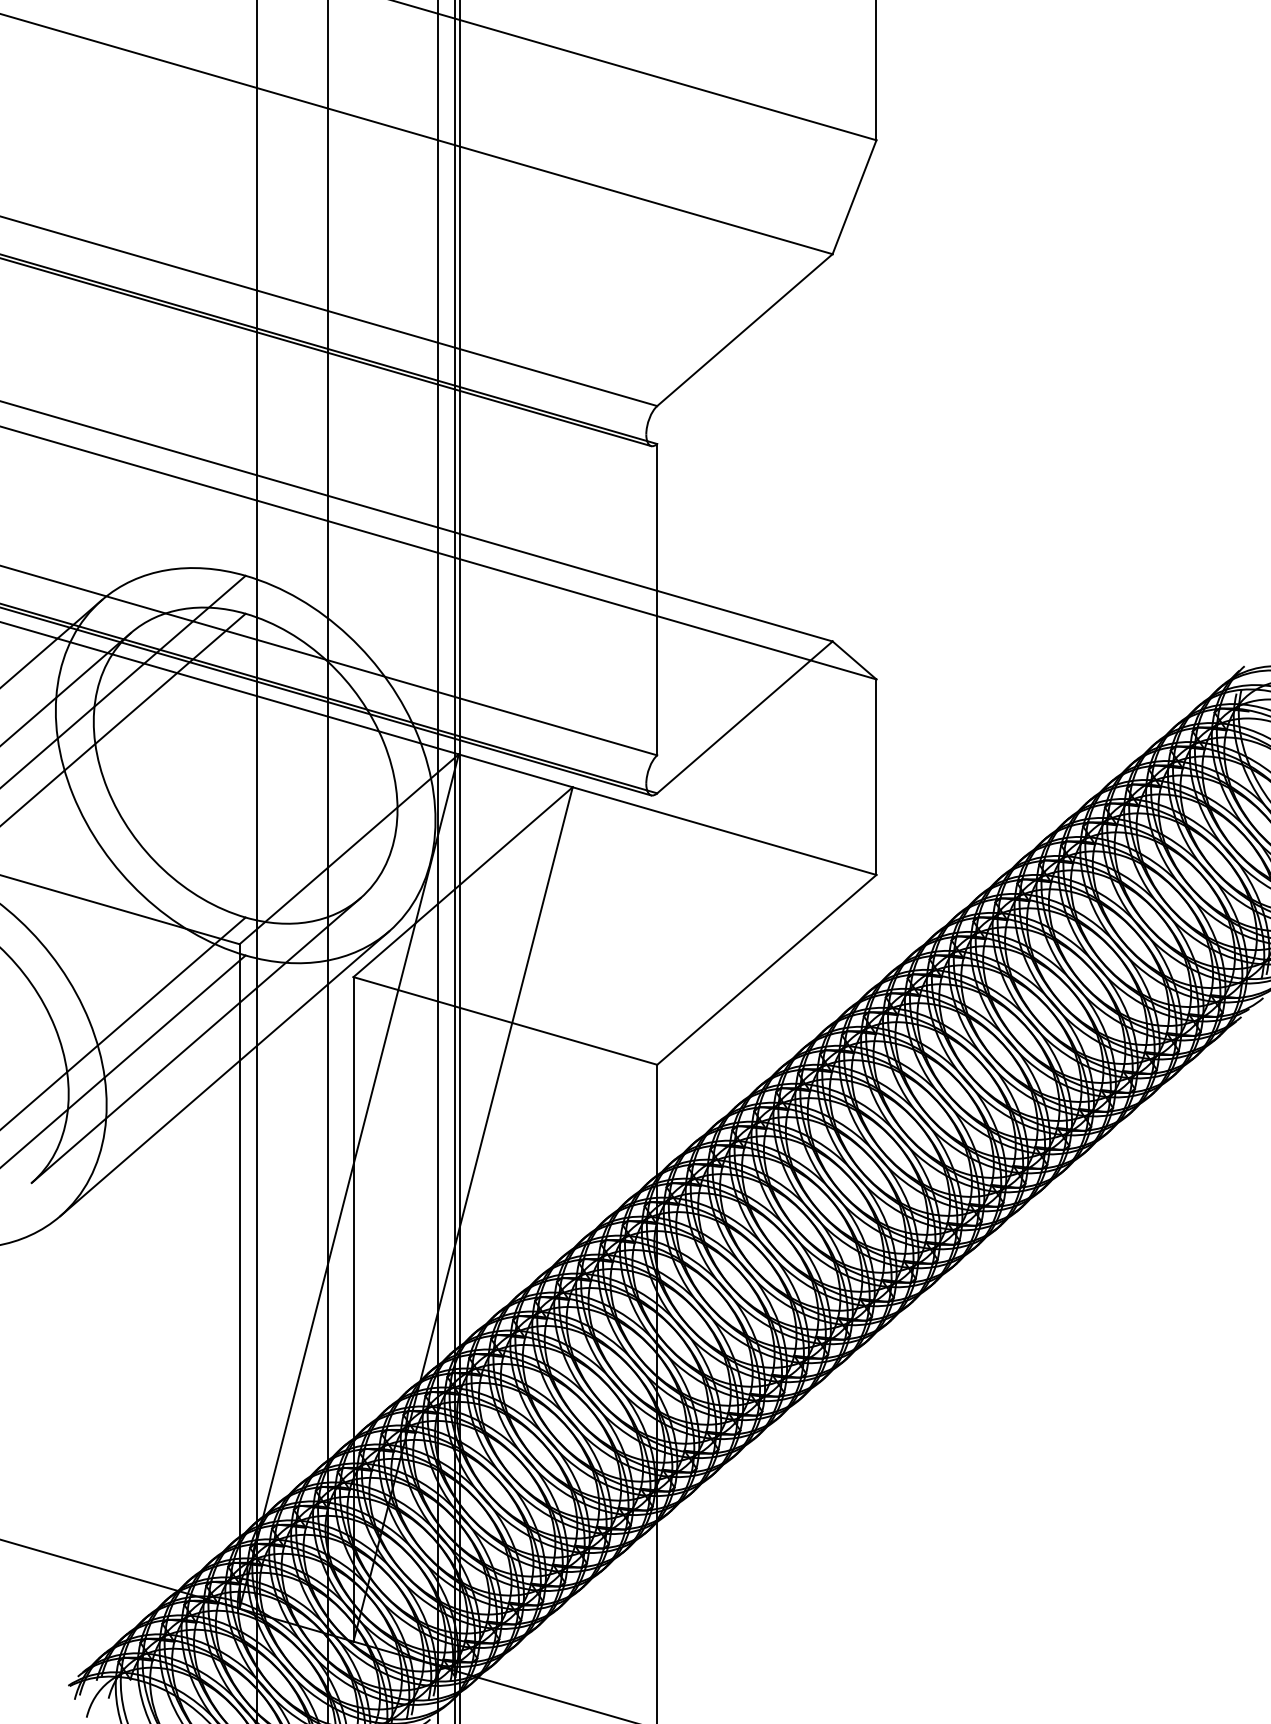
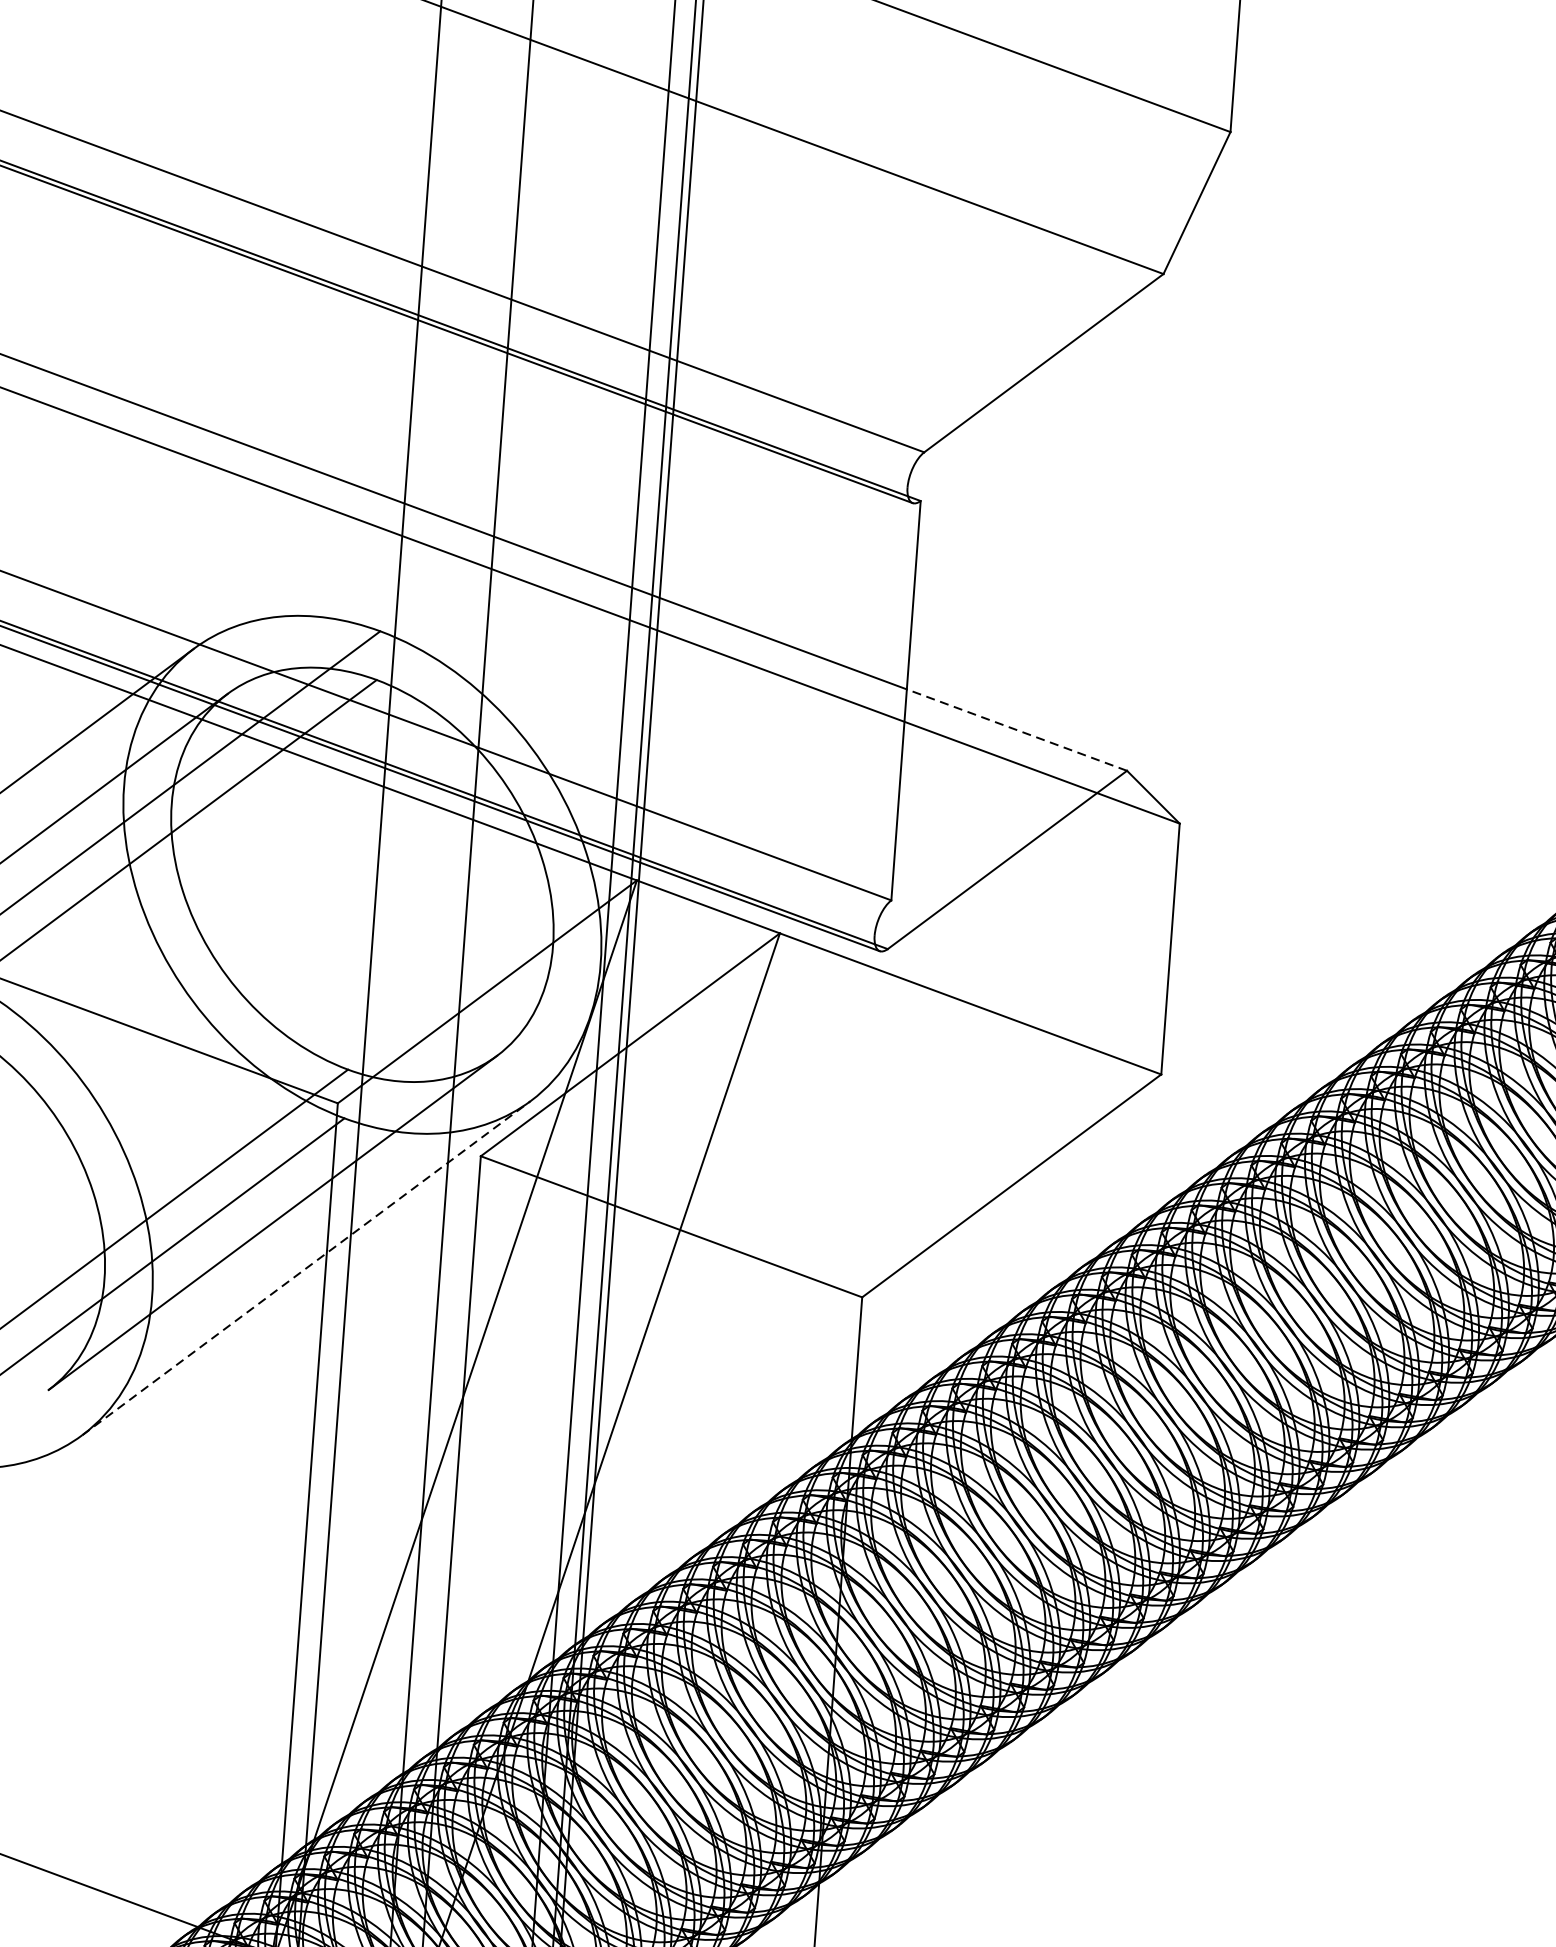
line: (744, 616) -> (1016, 730), solid -> dashed
line: (225, 1073) -> (307, 1267), solid -> dashed

